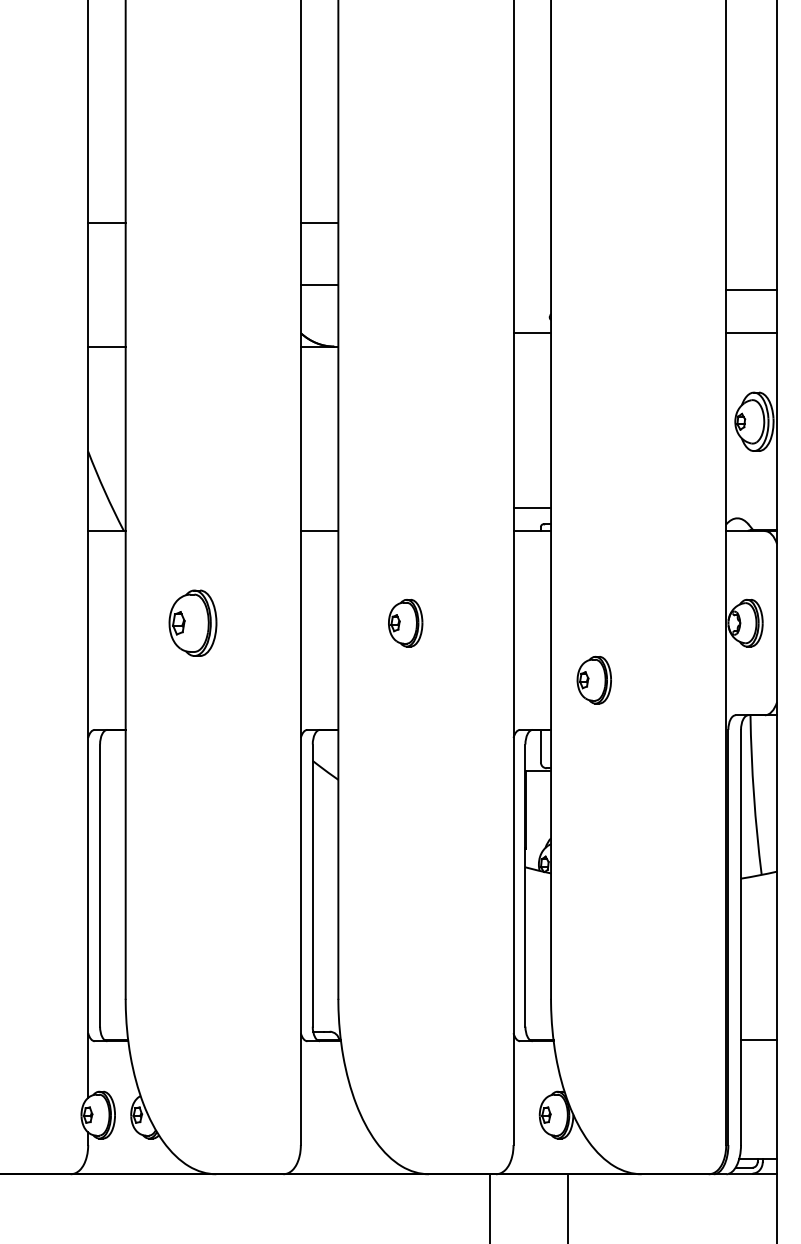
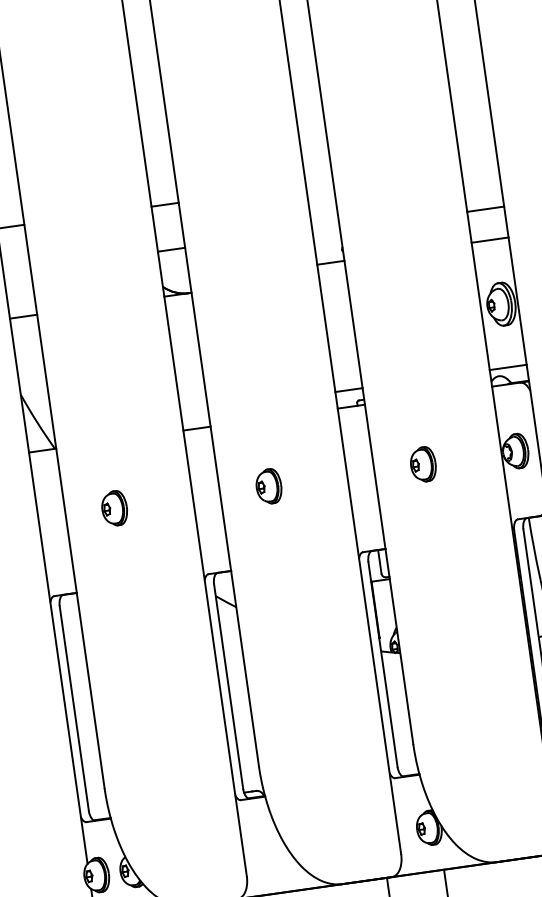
line: (751, 508) -> (508, 367), added
part: (192, 622) -> (114, 508), size x0.71
part: (593, 679) -> (422, 464), moved

